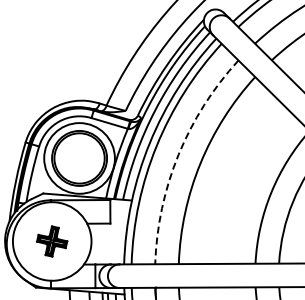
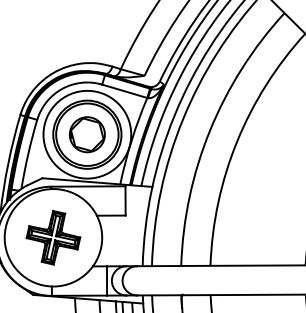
arc: (178, 154) -> (210, 129), dashed -> solid
part: (79, 158) -> (87, 134), added
part: (51, 241) -> (52, 237), size x1.43

